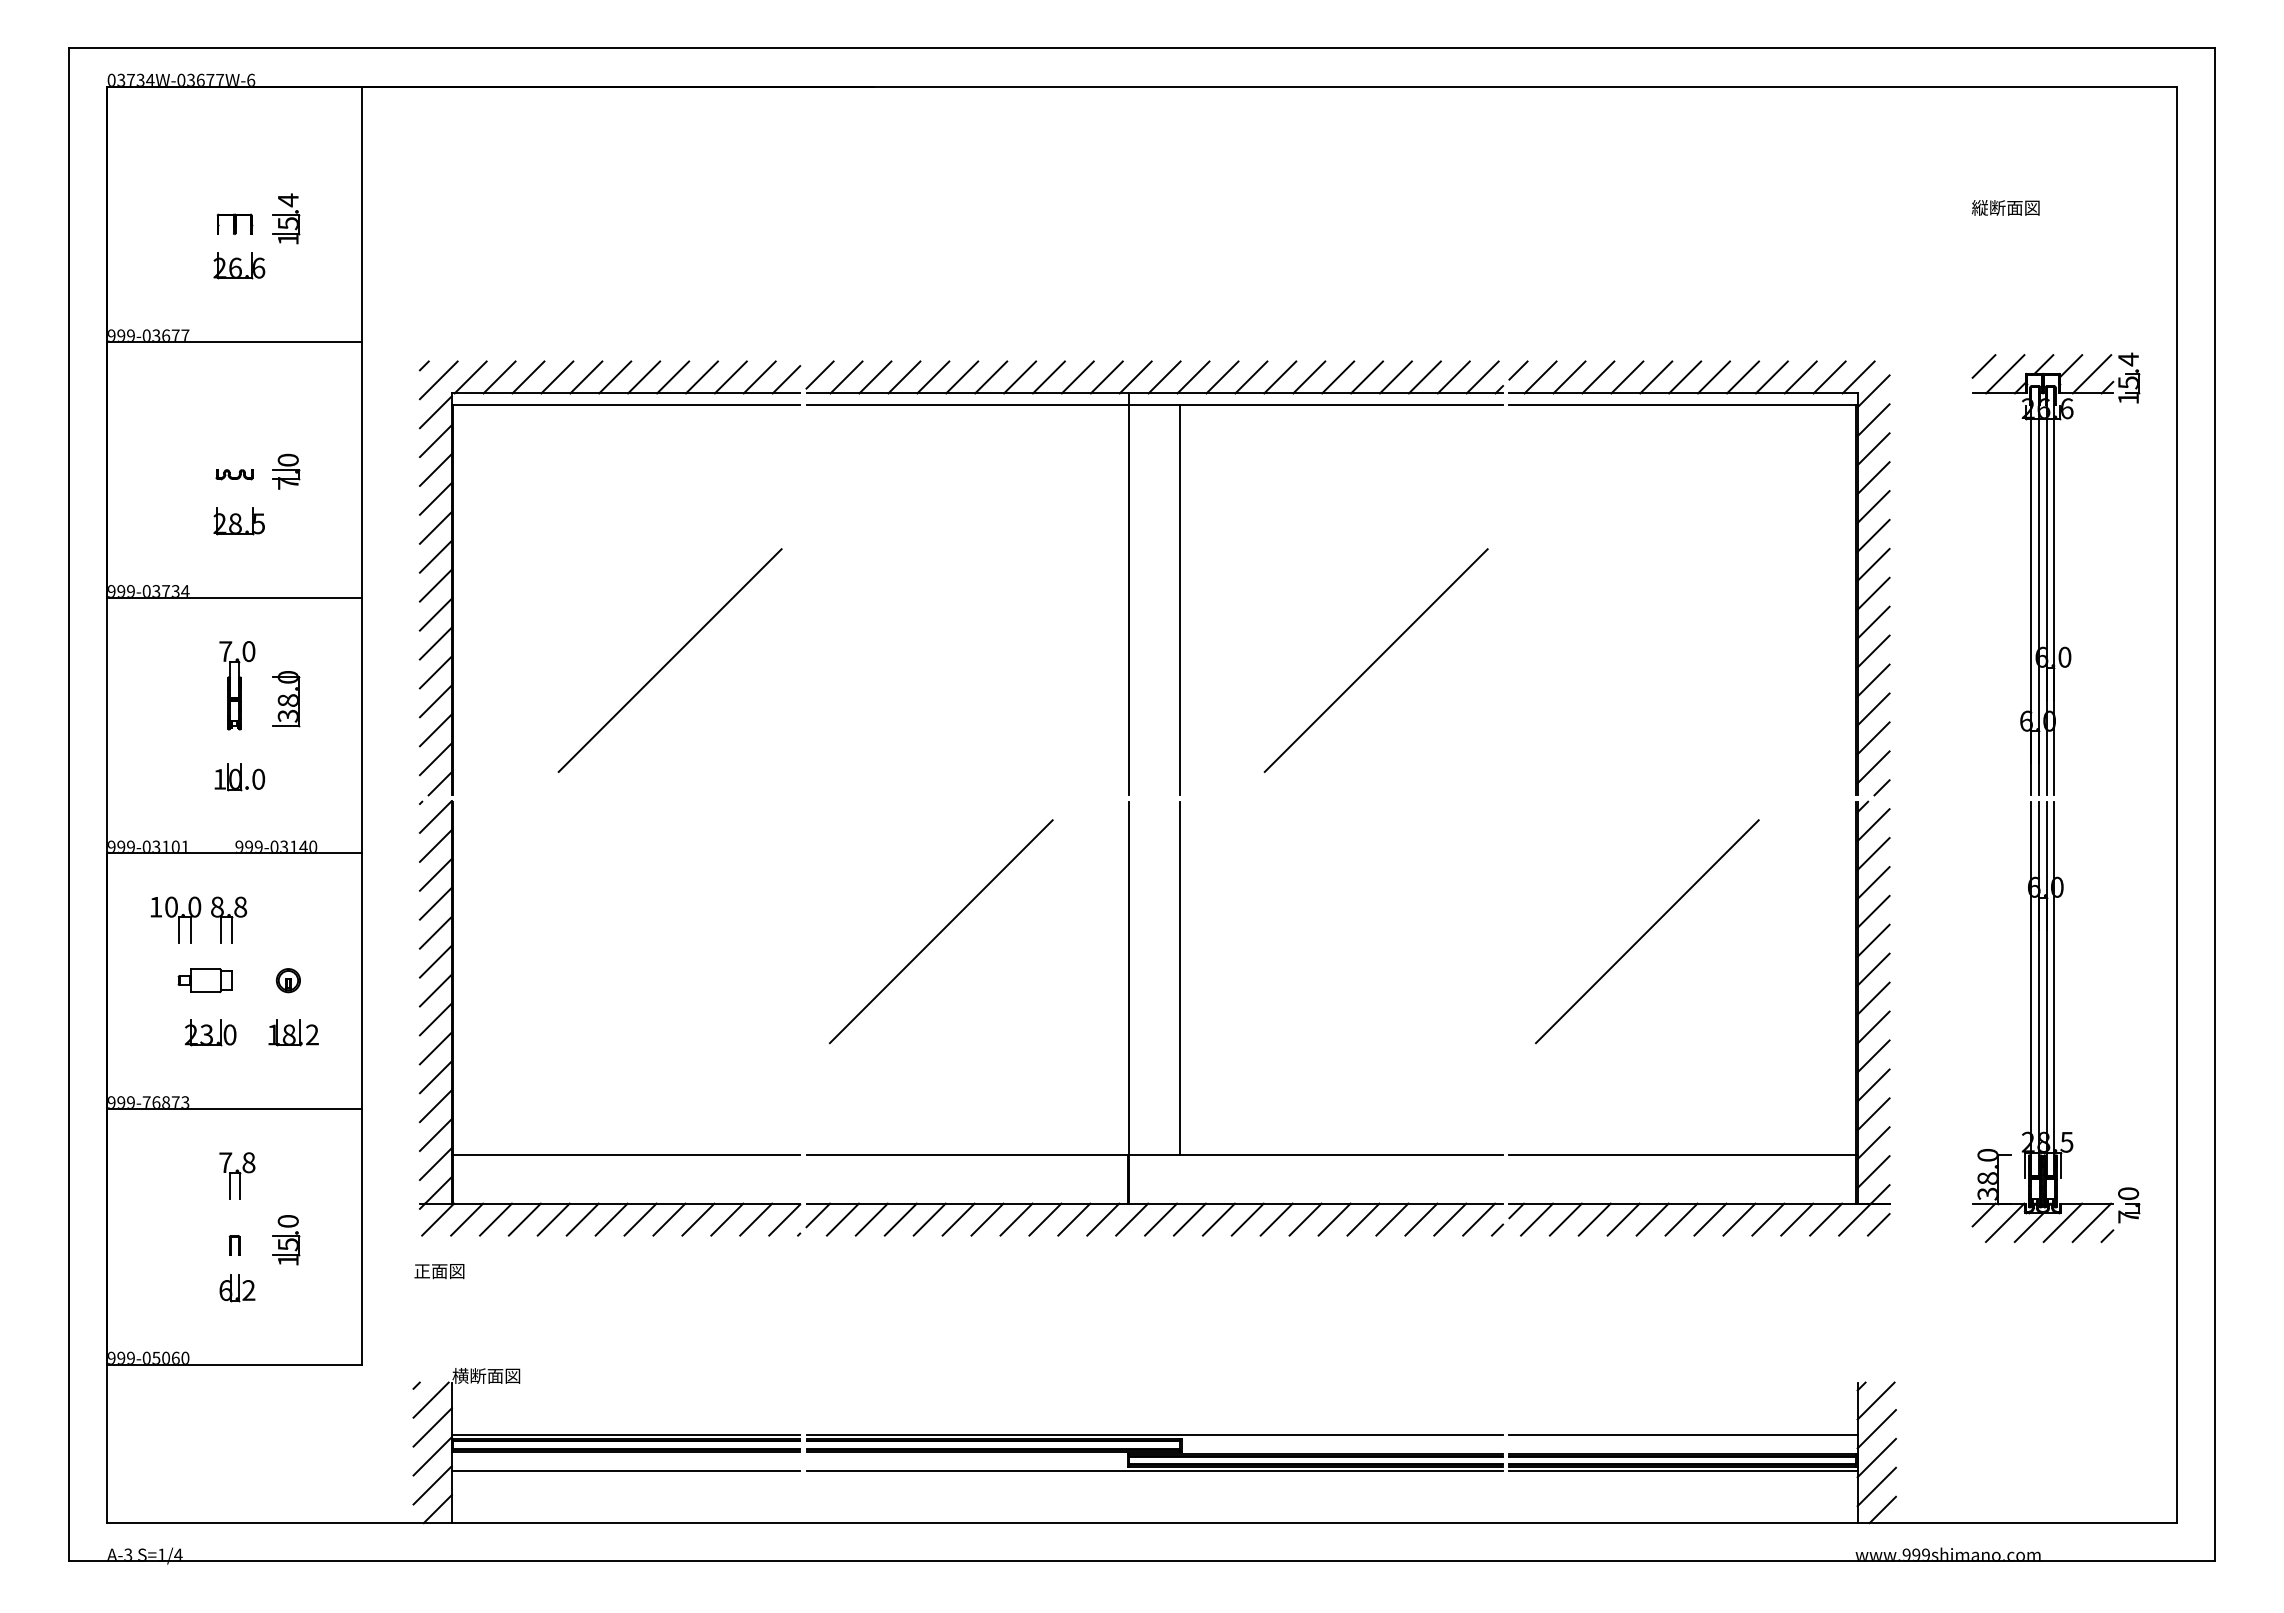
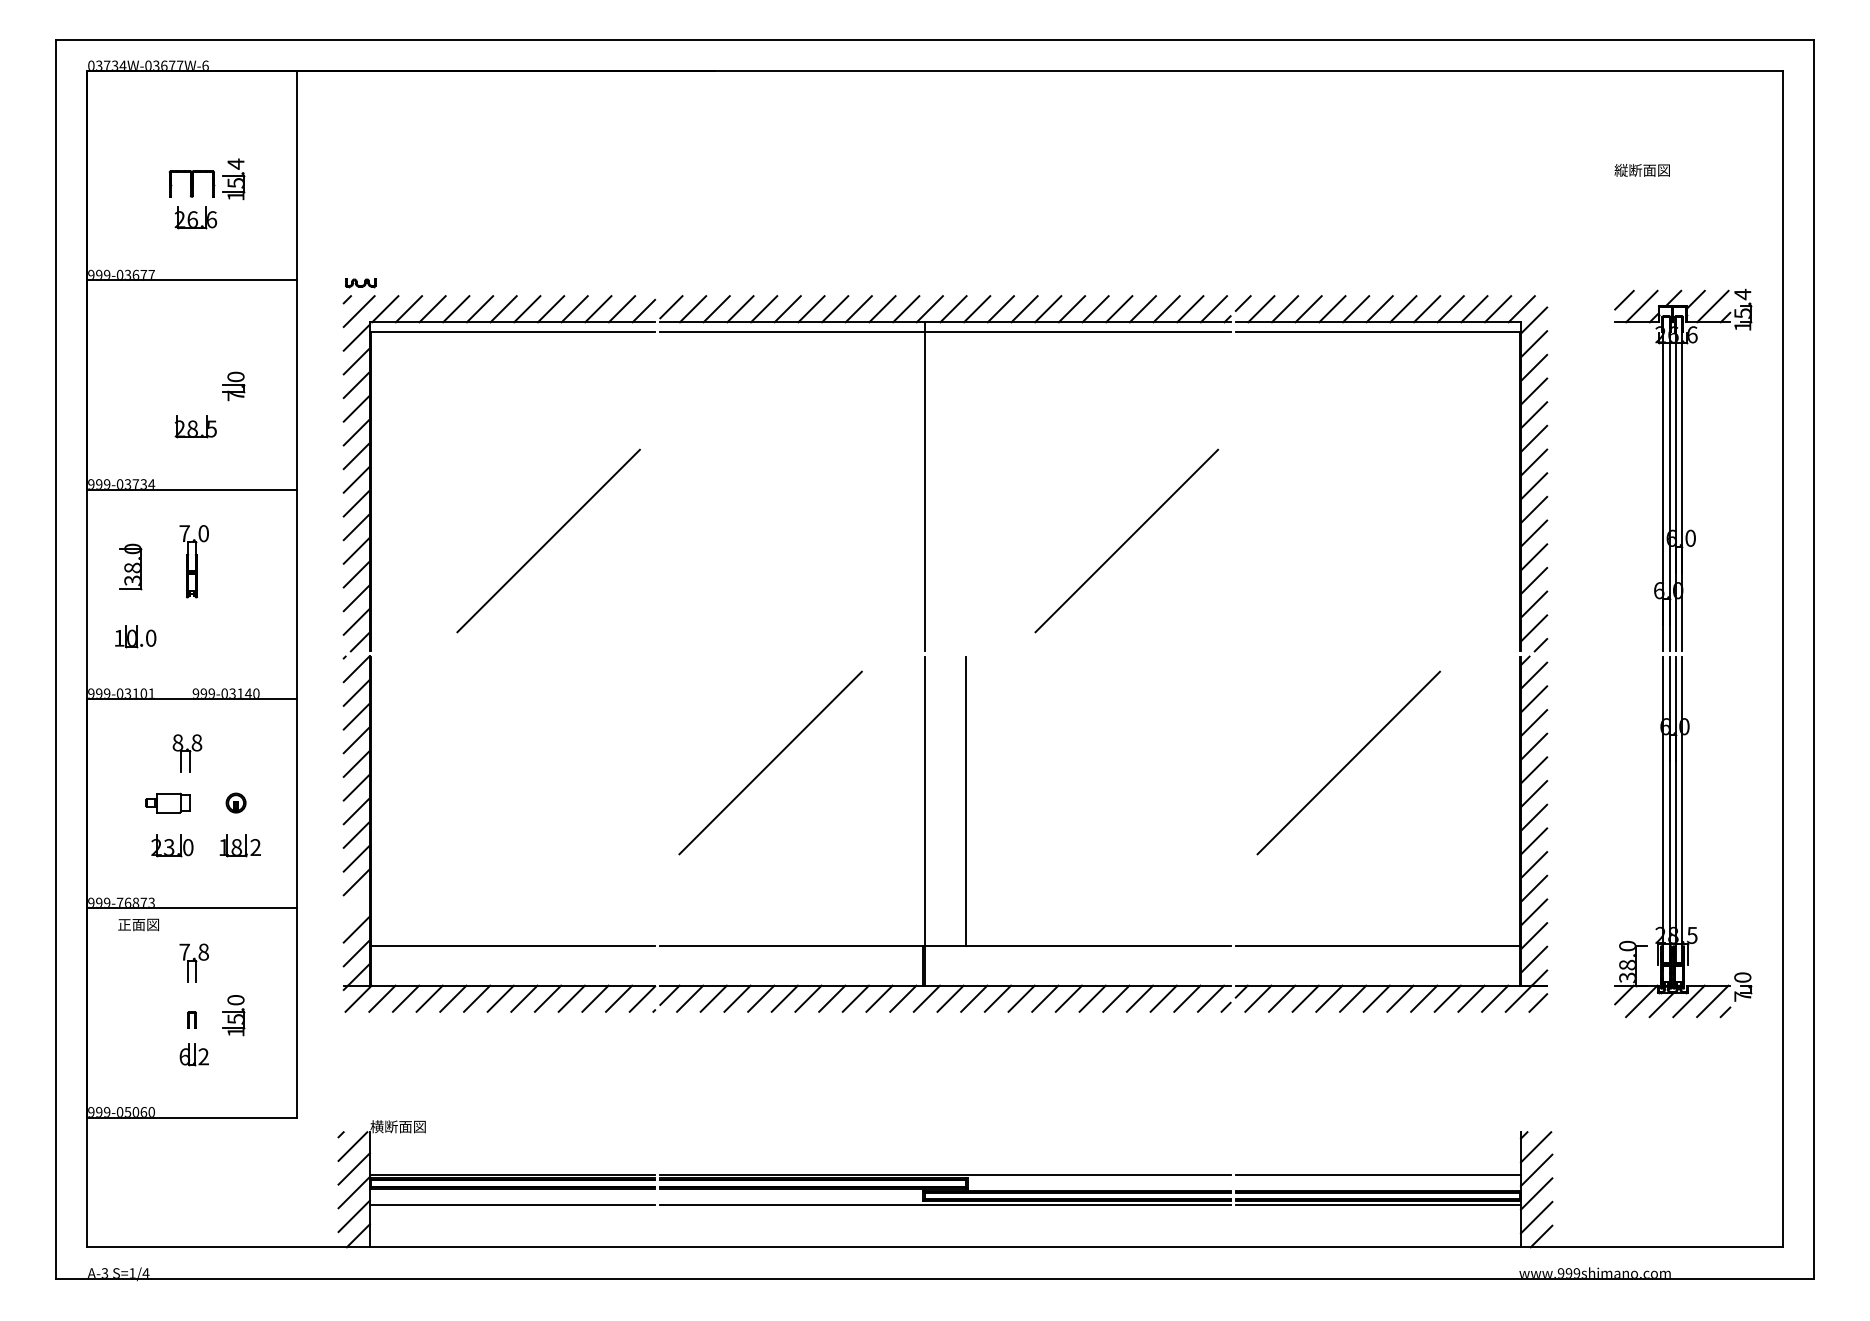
part: (234, 223) -> (191, 183), size x1.6
part: (234, 474) -> (360, 283), moved
line: (1180, 600) -> (966, 491), removed
part: (286, 699) -> (131, 567), moved
part: (239, 777) -> (135, 636), moved
part: (175, 919) -> (143, 753), removed
line: (435, 1106) -> (356, 906), removed
text: (439, 1271) -> (138, 924), moved

